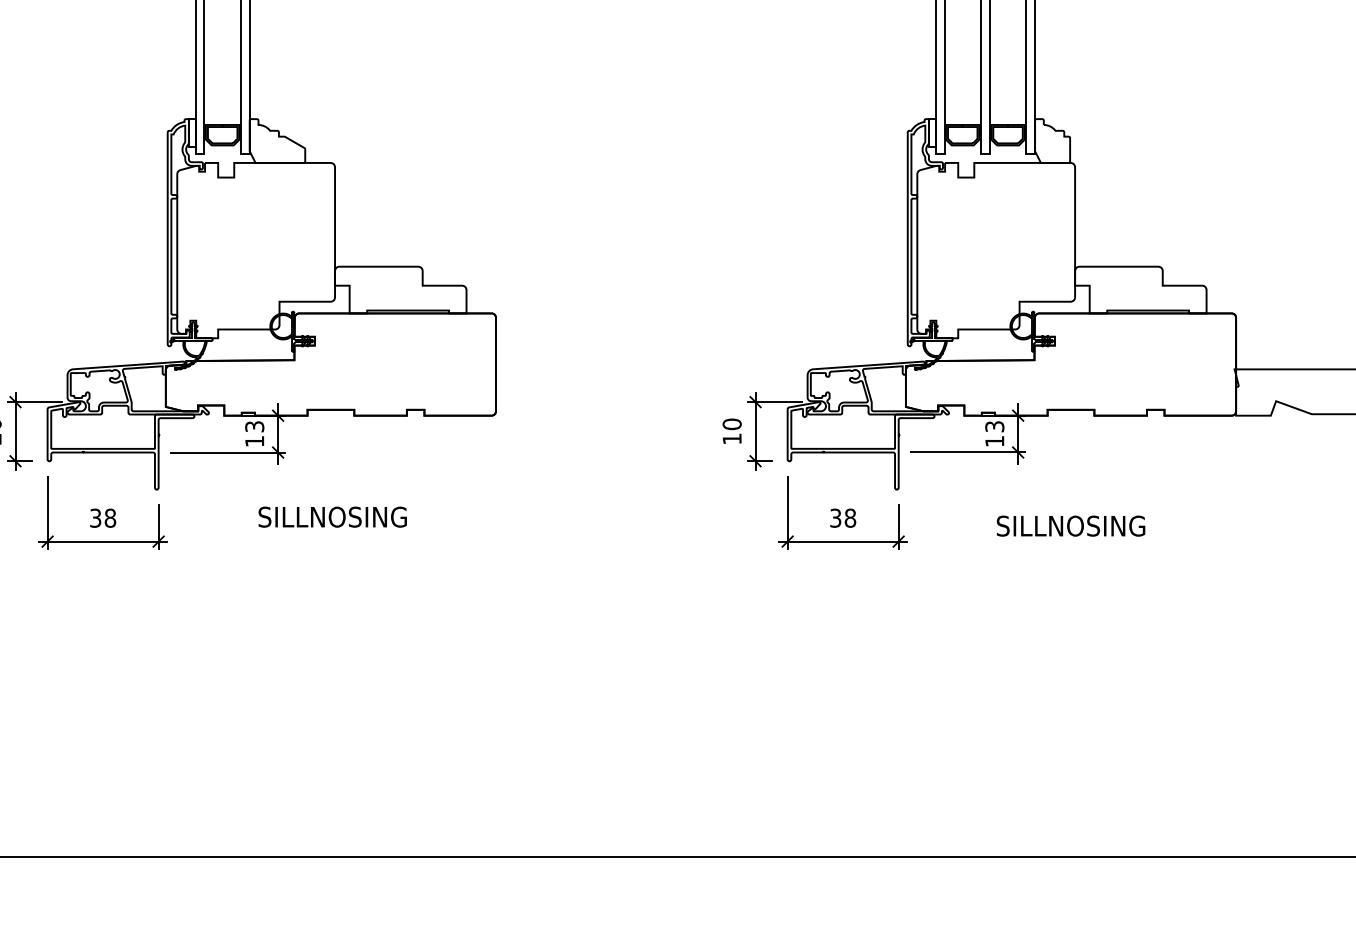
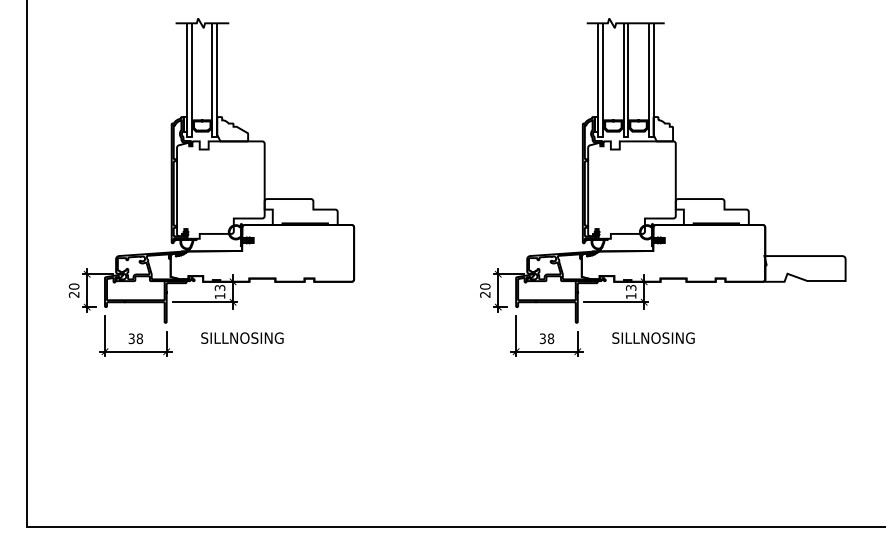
text: (732, 438) -> (485, 294), 10 -> 20
text: (332, 515) -> (242, 337), moved
text: (1070, 524) -> (653, 337), moved

